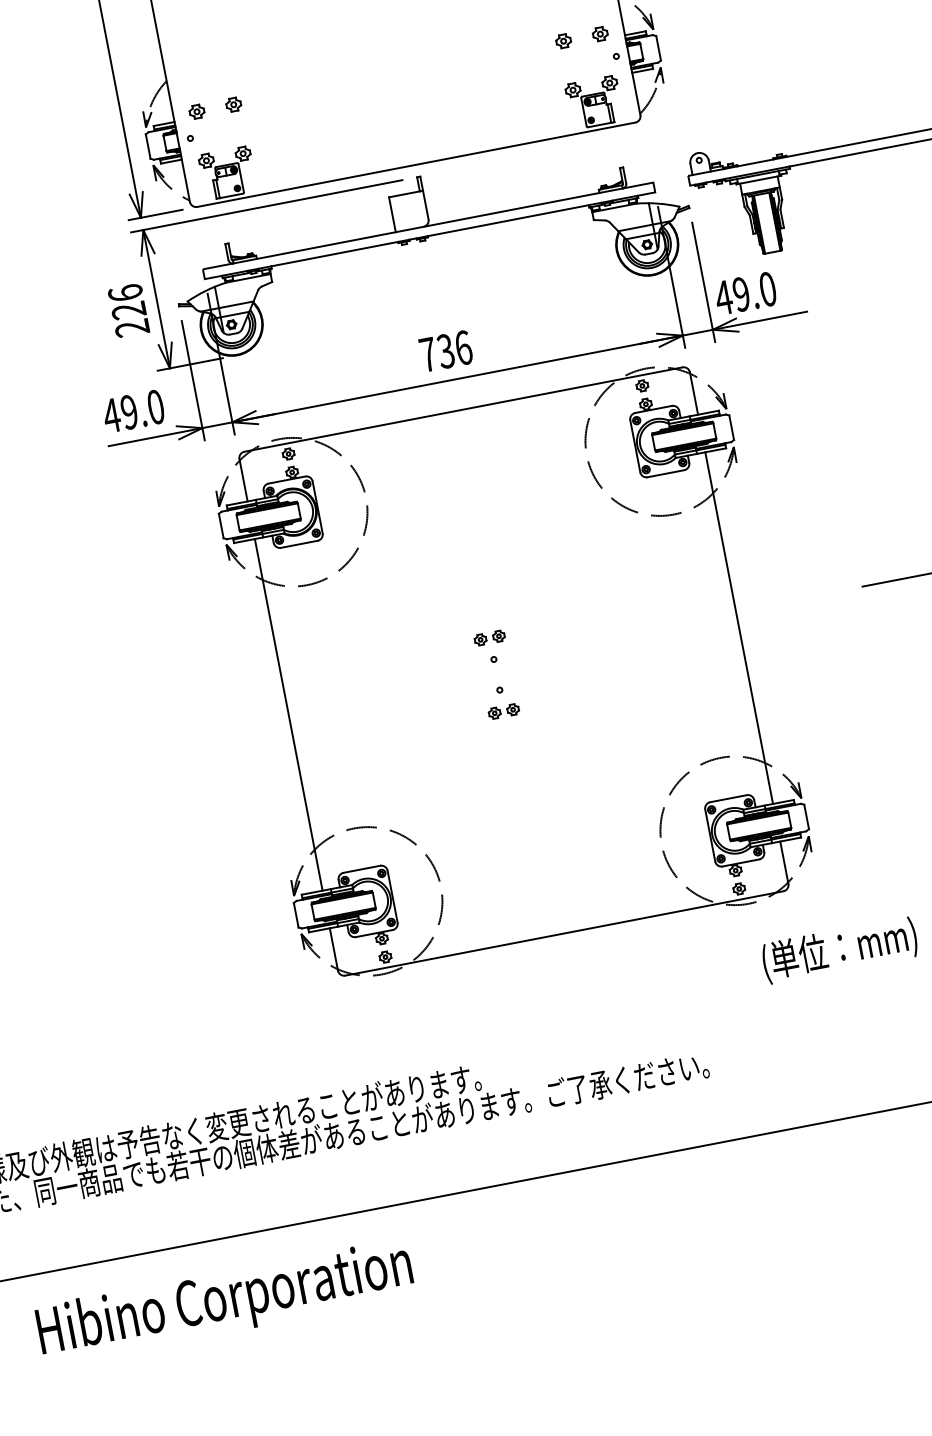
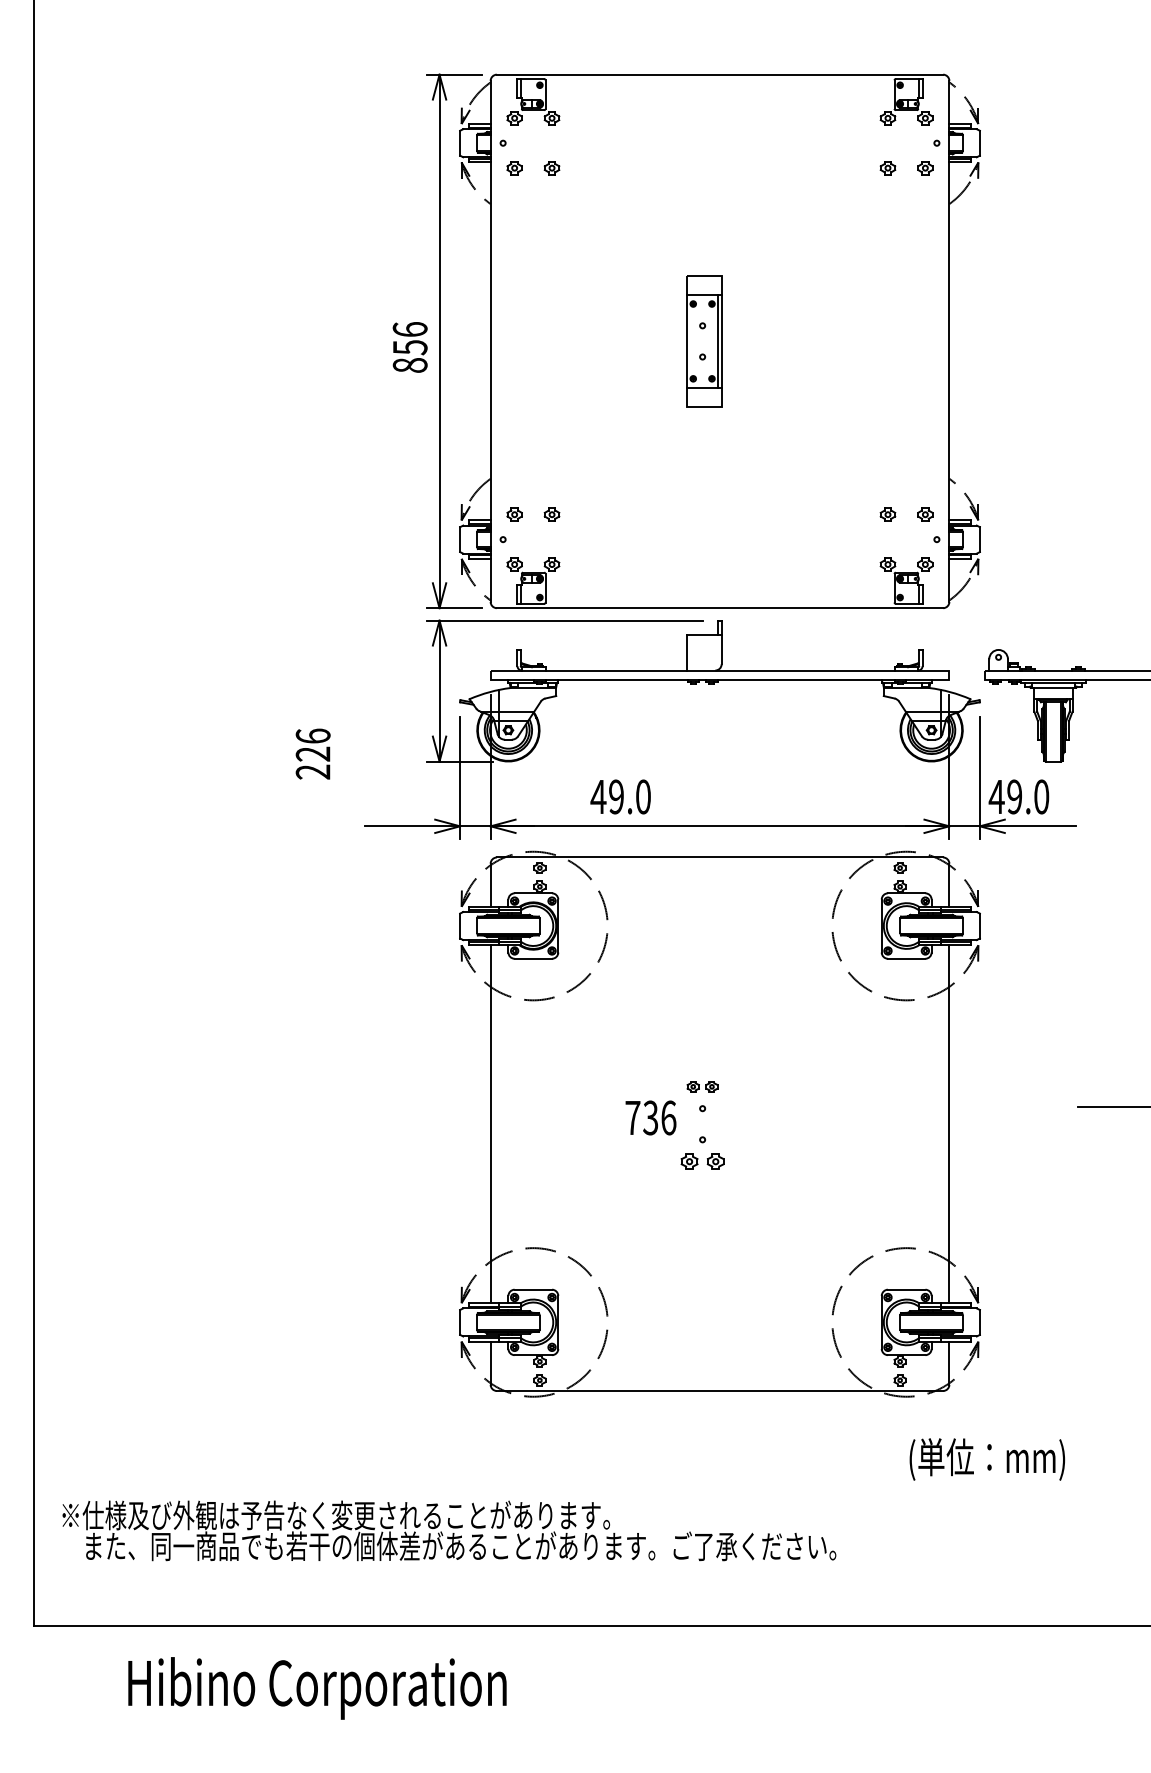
text: (128, 310) -> (312, 753), moved
text: (445, 350) -> (650, 1117), moved
text: (133, 411) -> (620, 796), moved
part: (503, 711) -> (702, 1161), size x1.4

